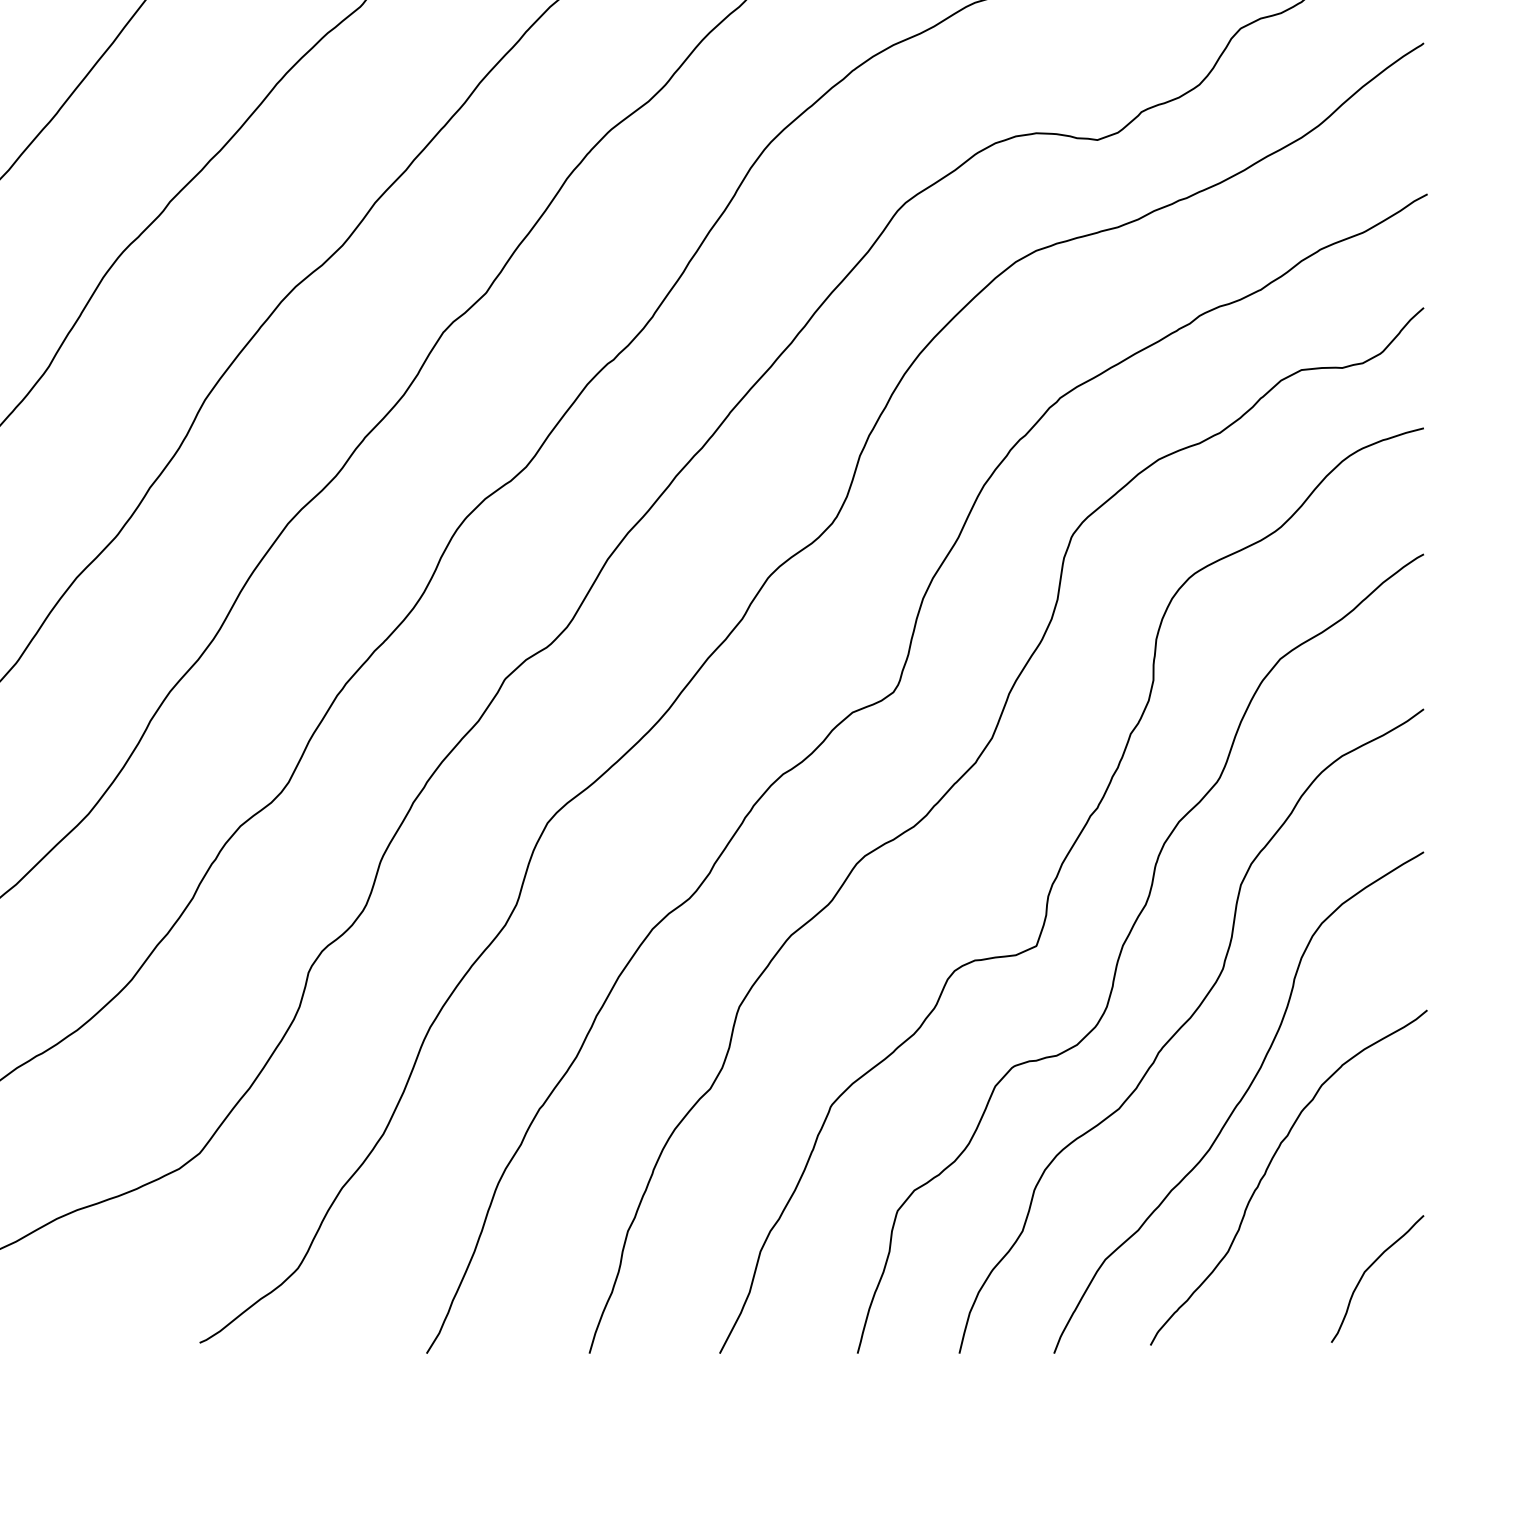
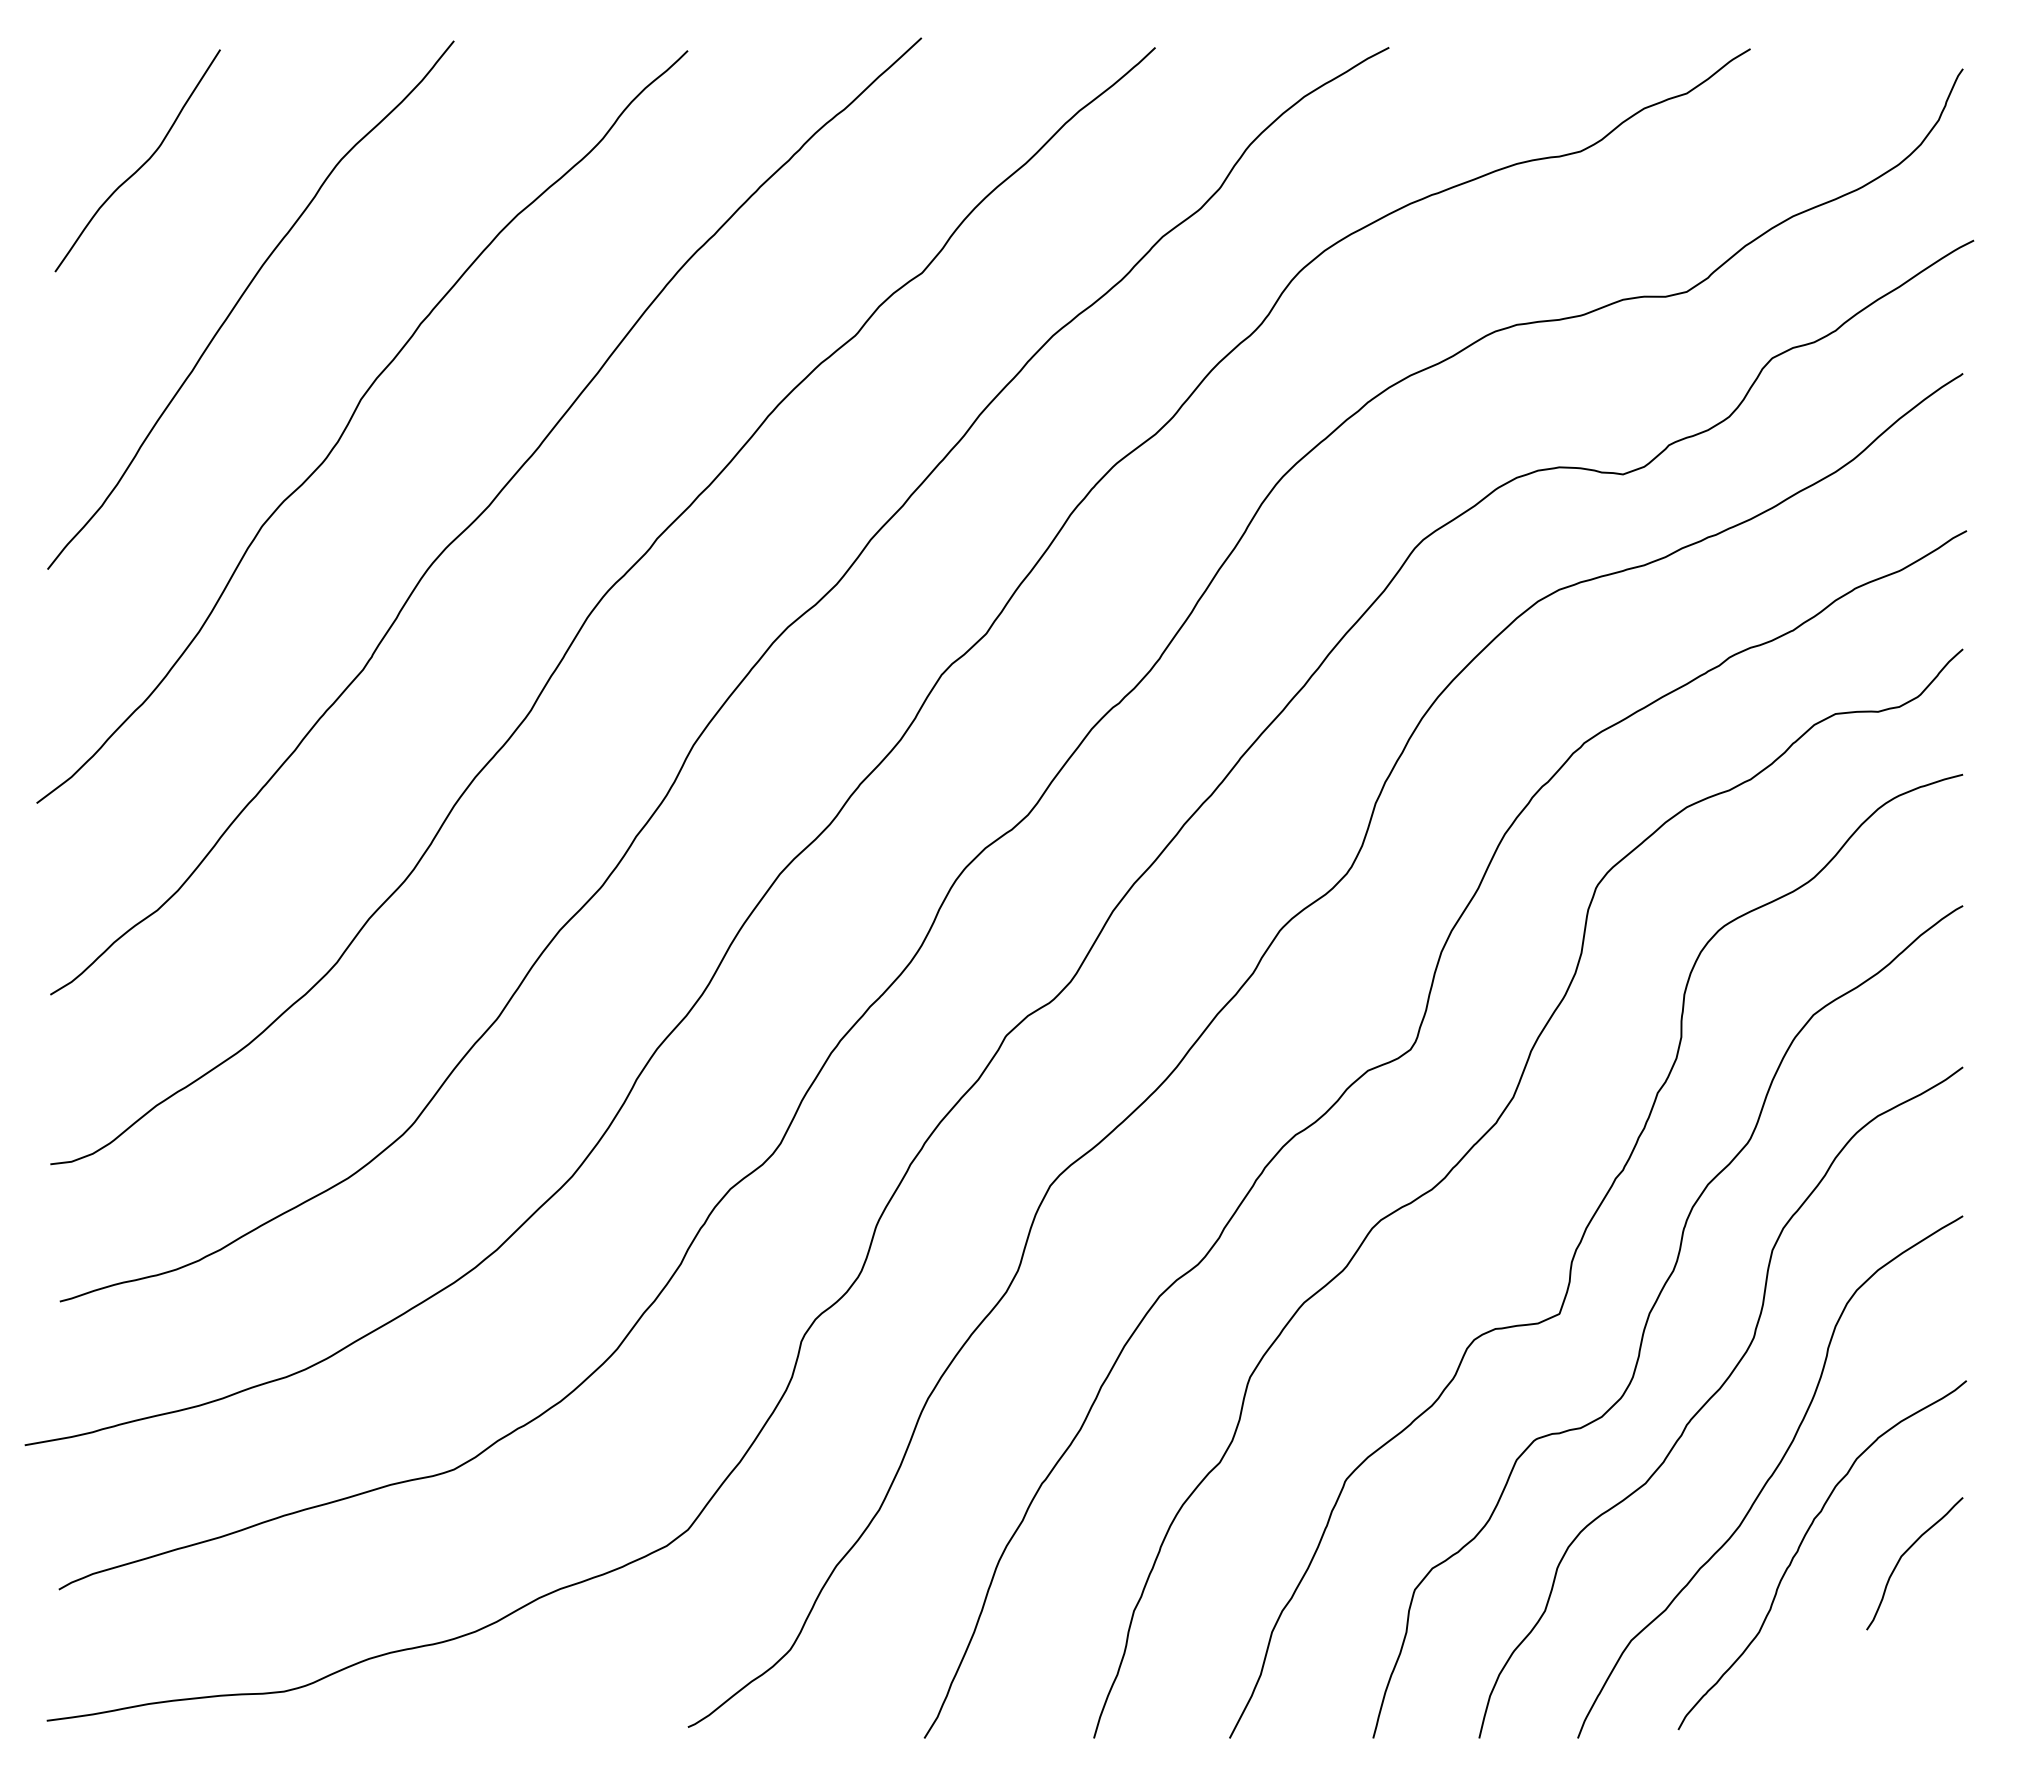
curve: (1368, 1269) -> (1905, 1553), moved

